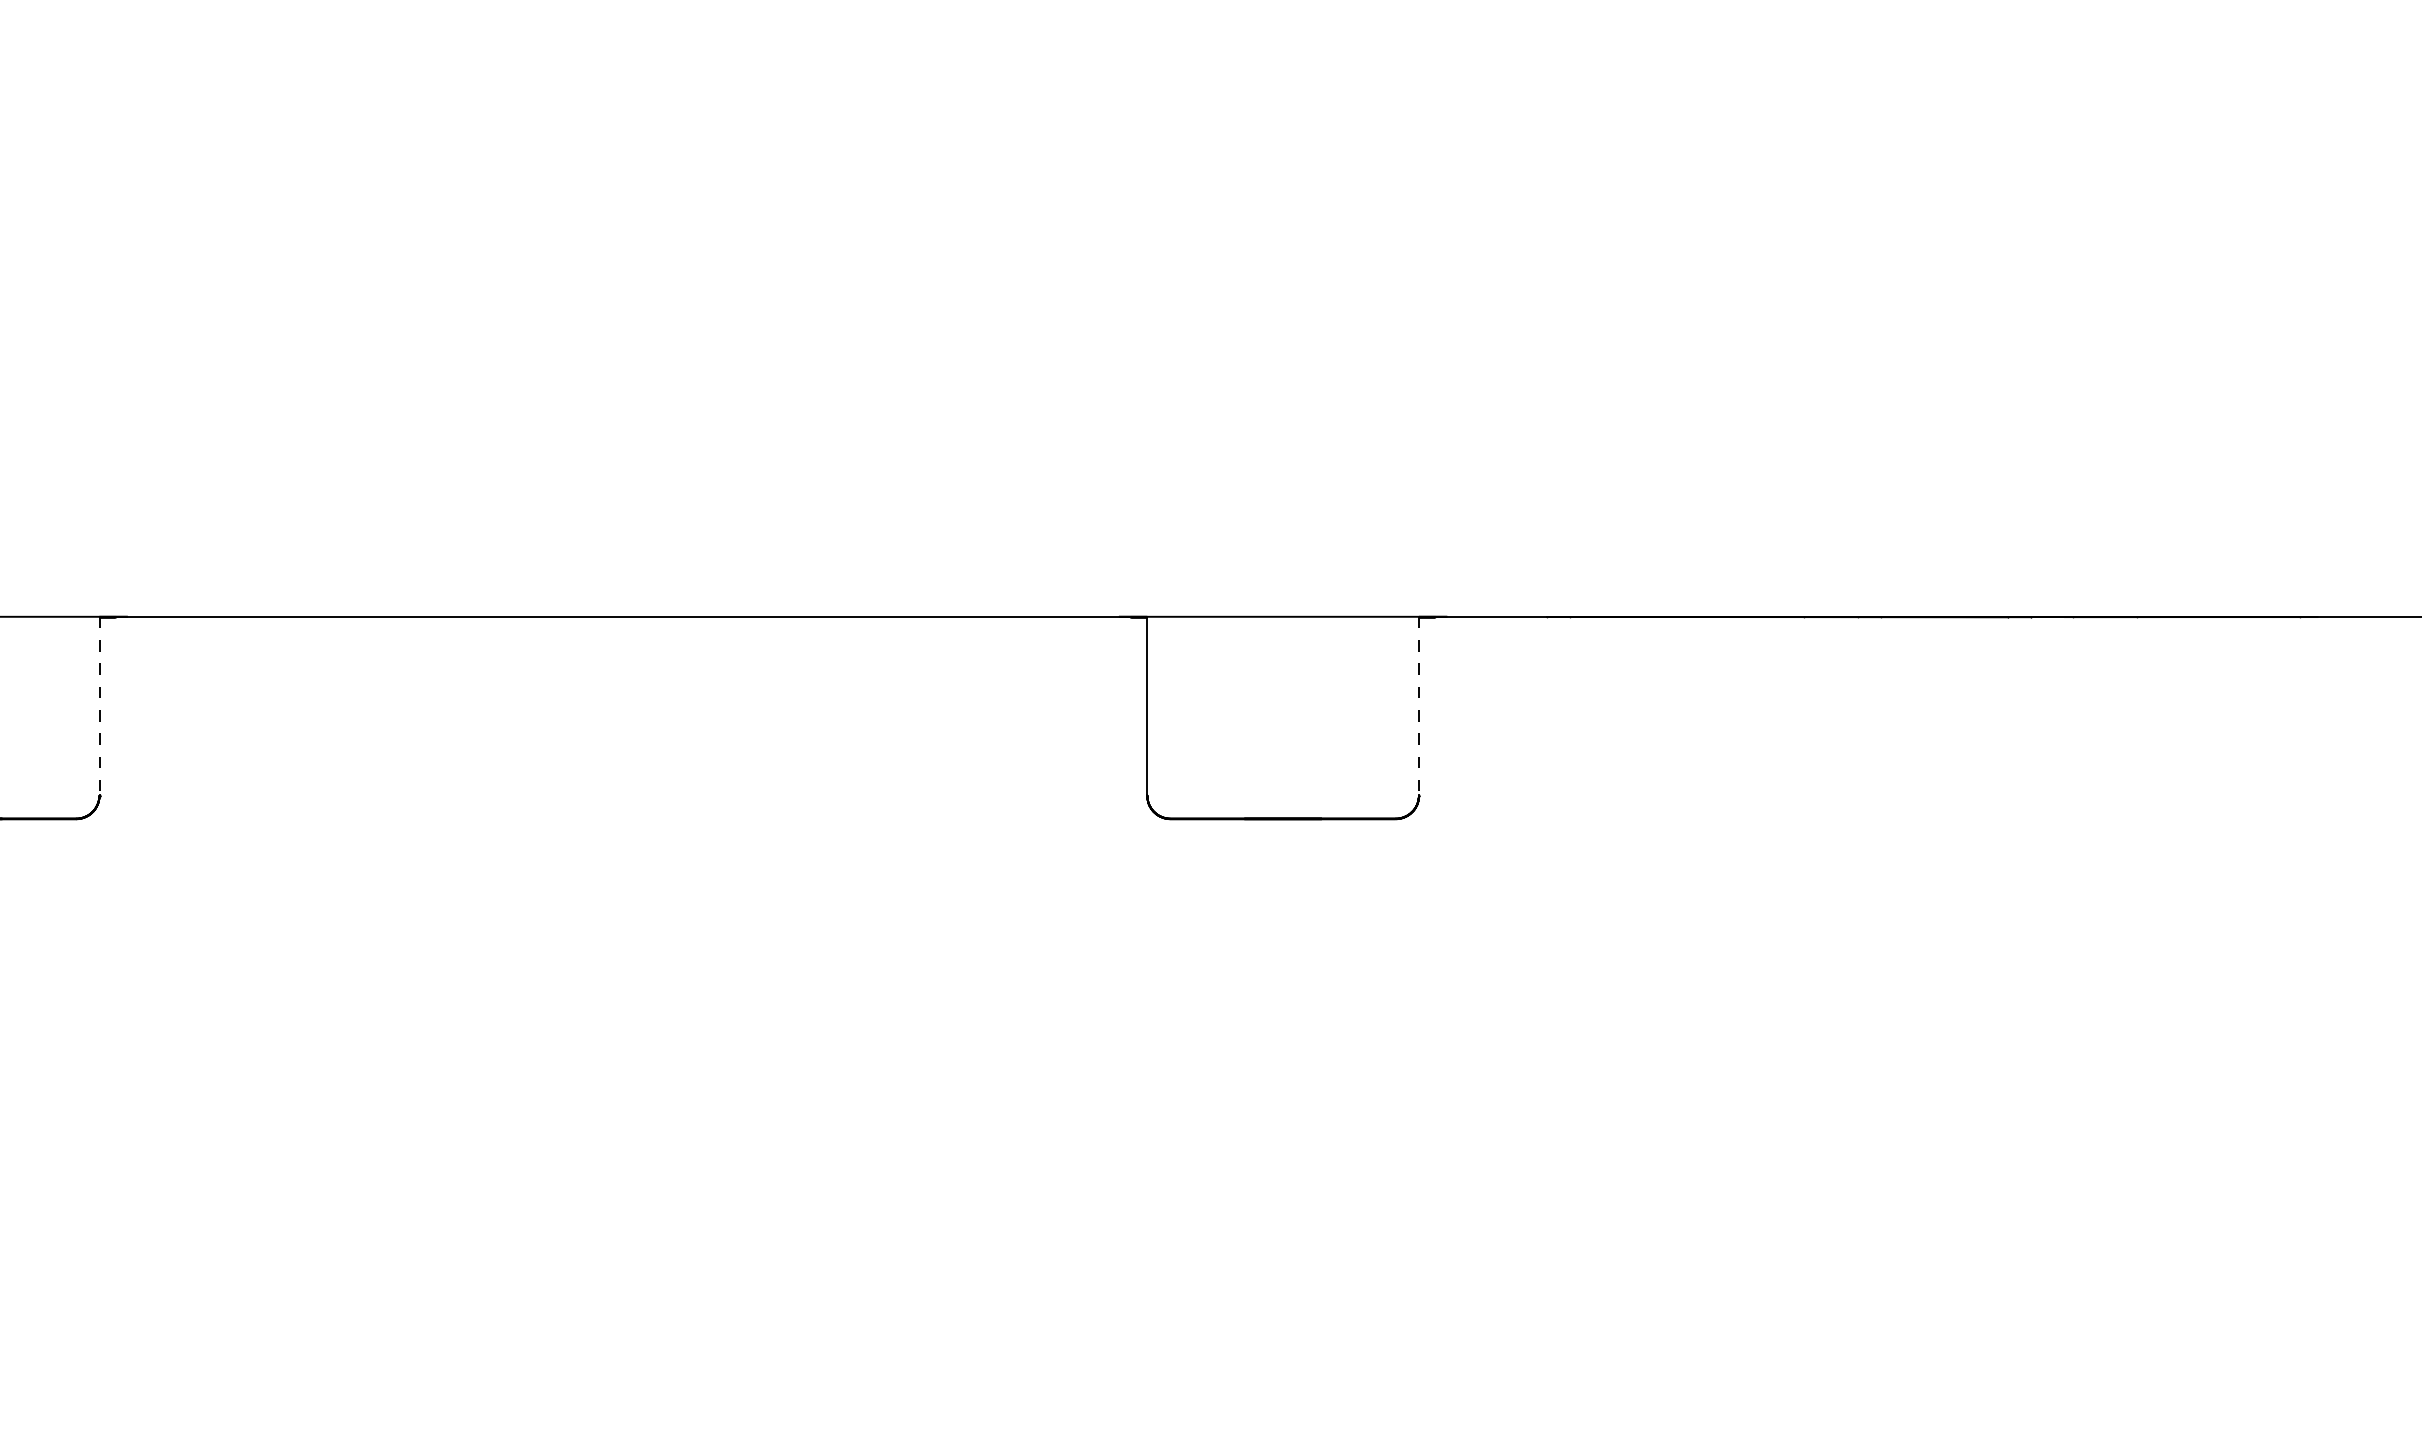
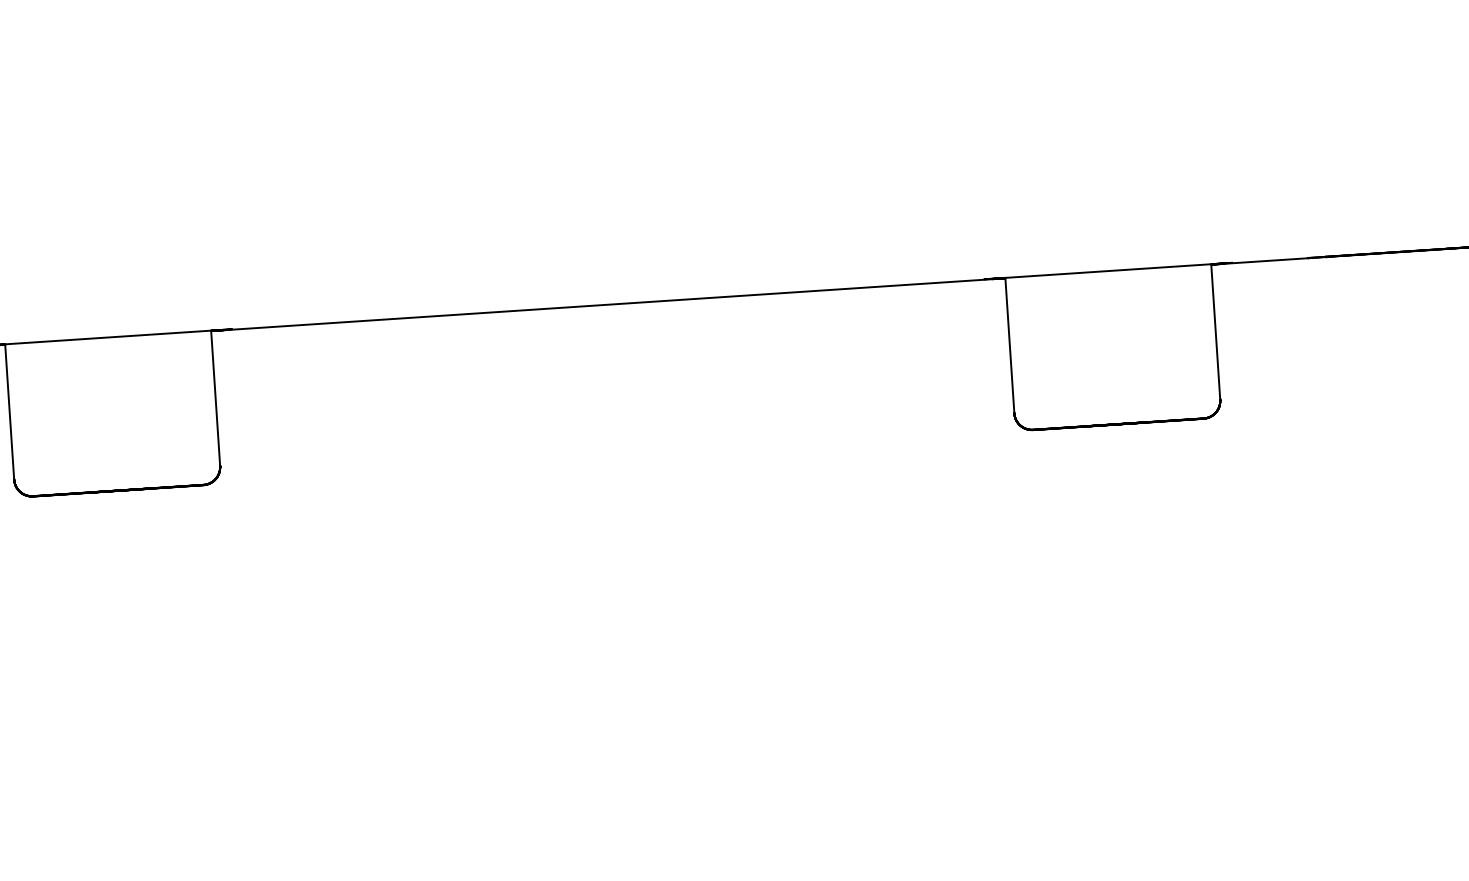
line: (99, 706) -> (215, 398), dashed -> solid
line: (1419, 706) -> (1216, 332), dashed -> solid

